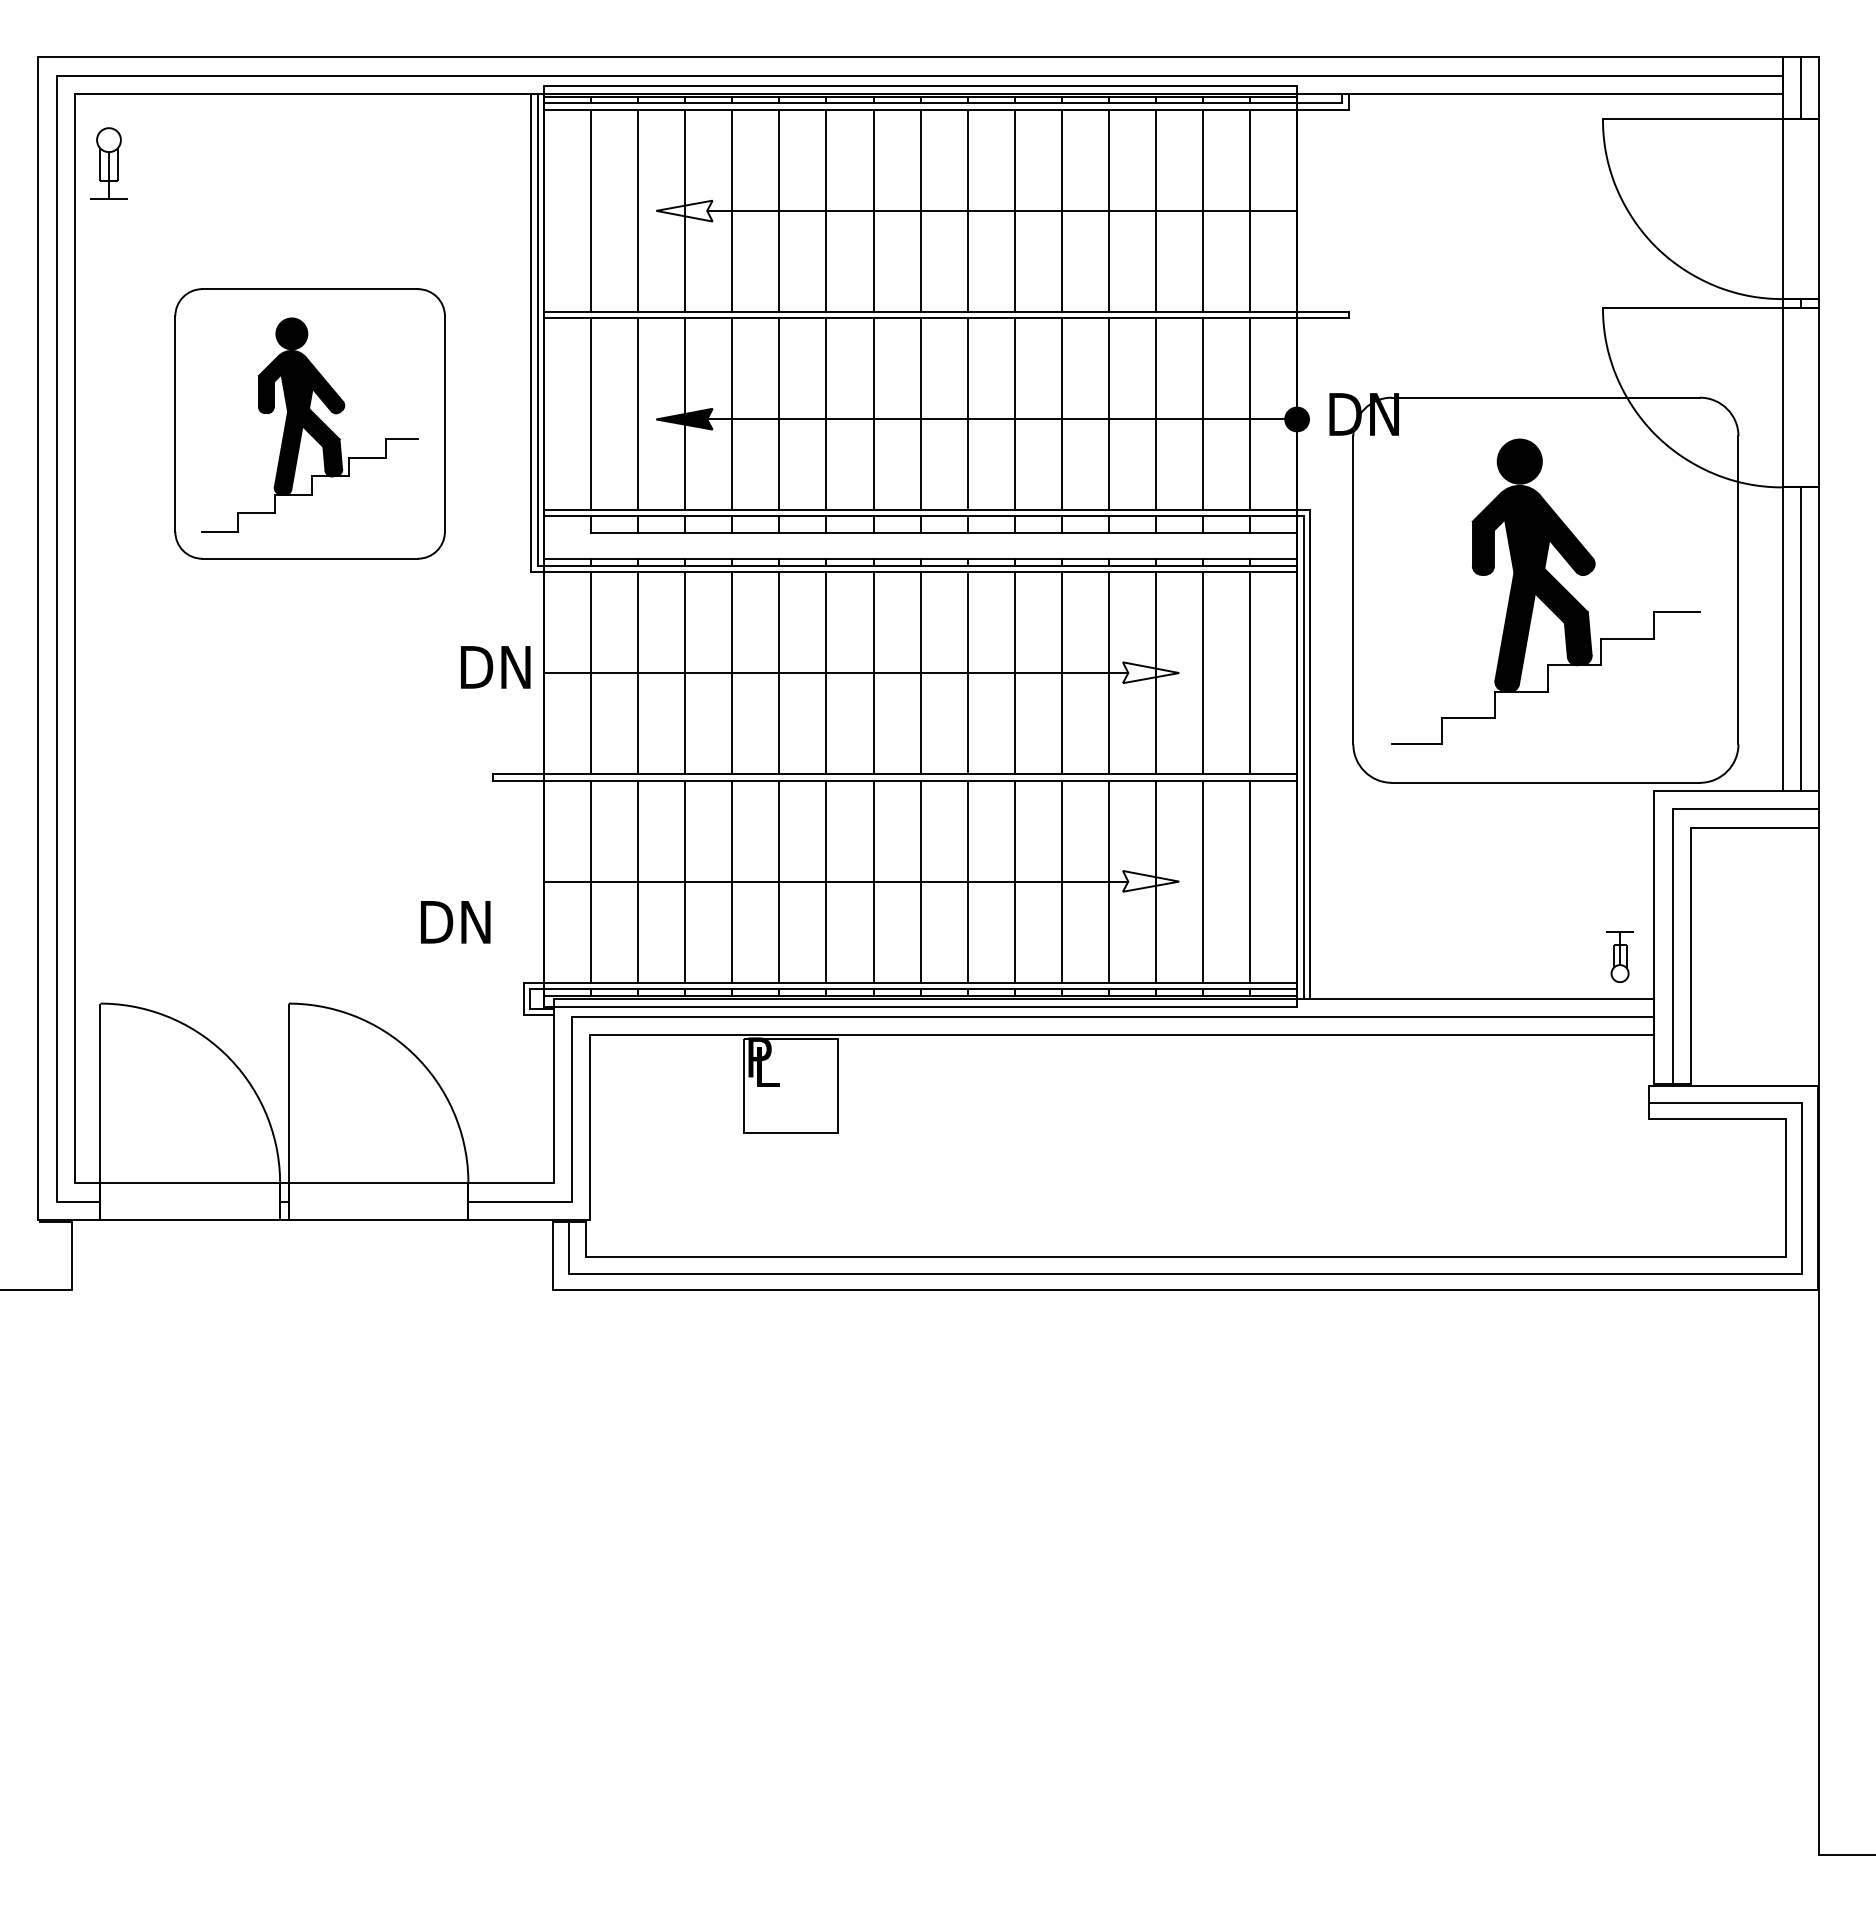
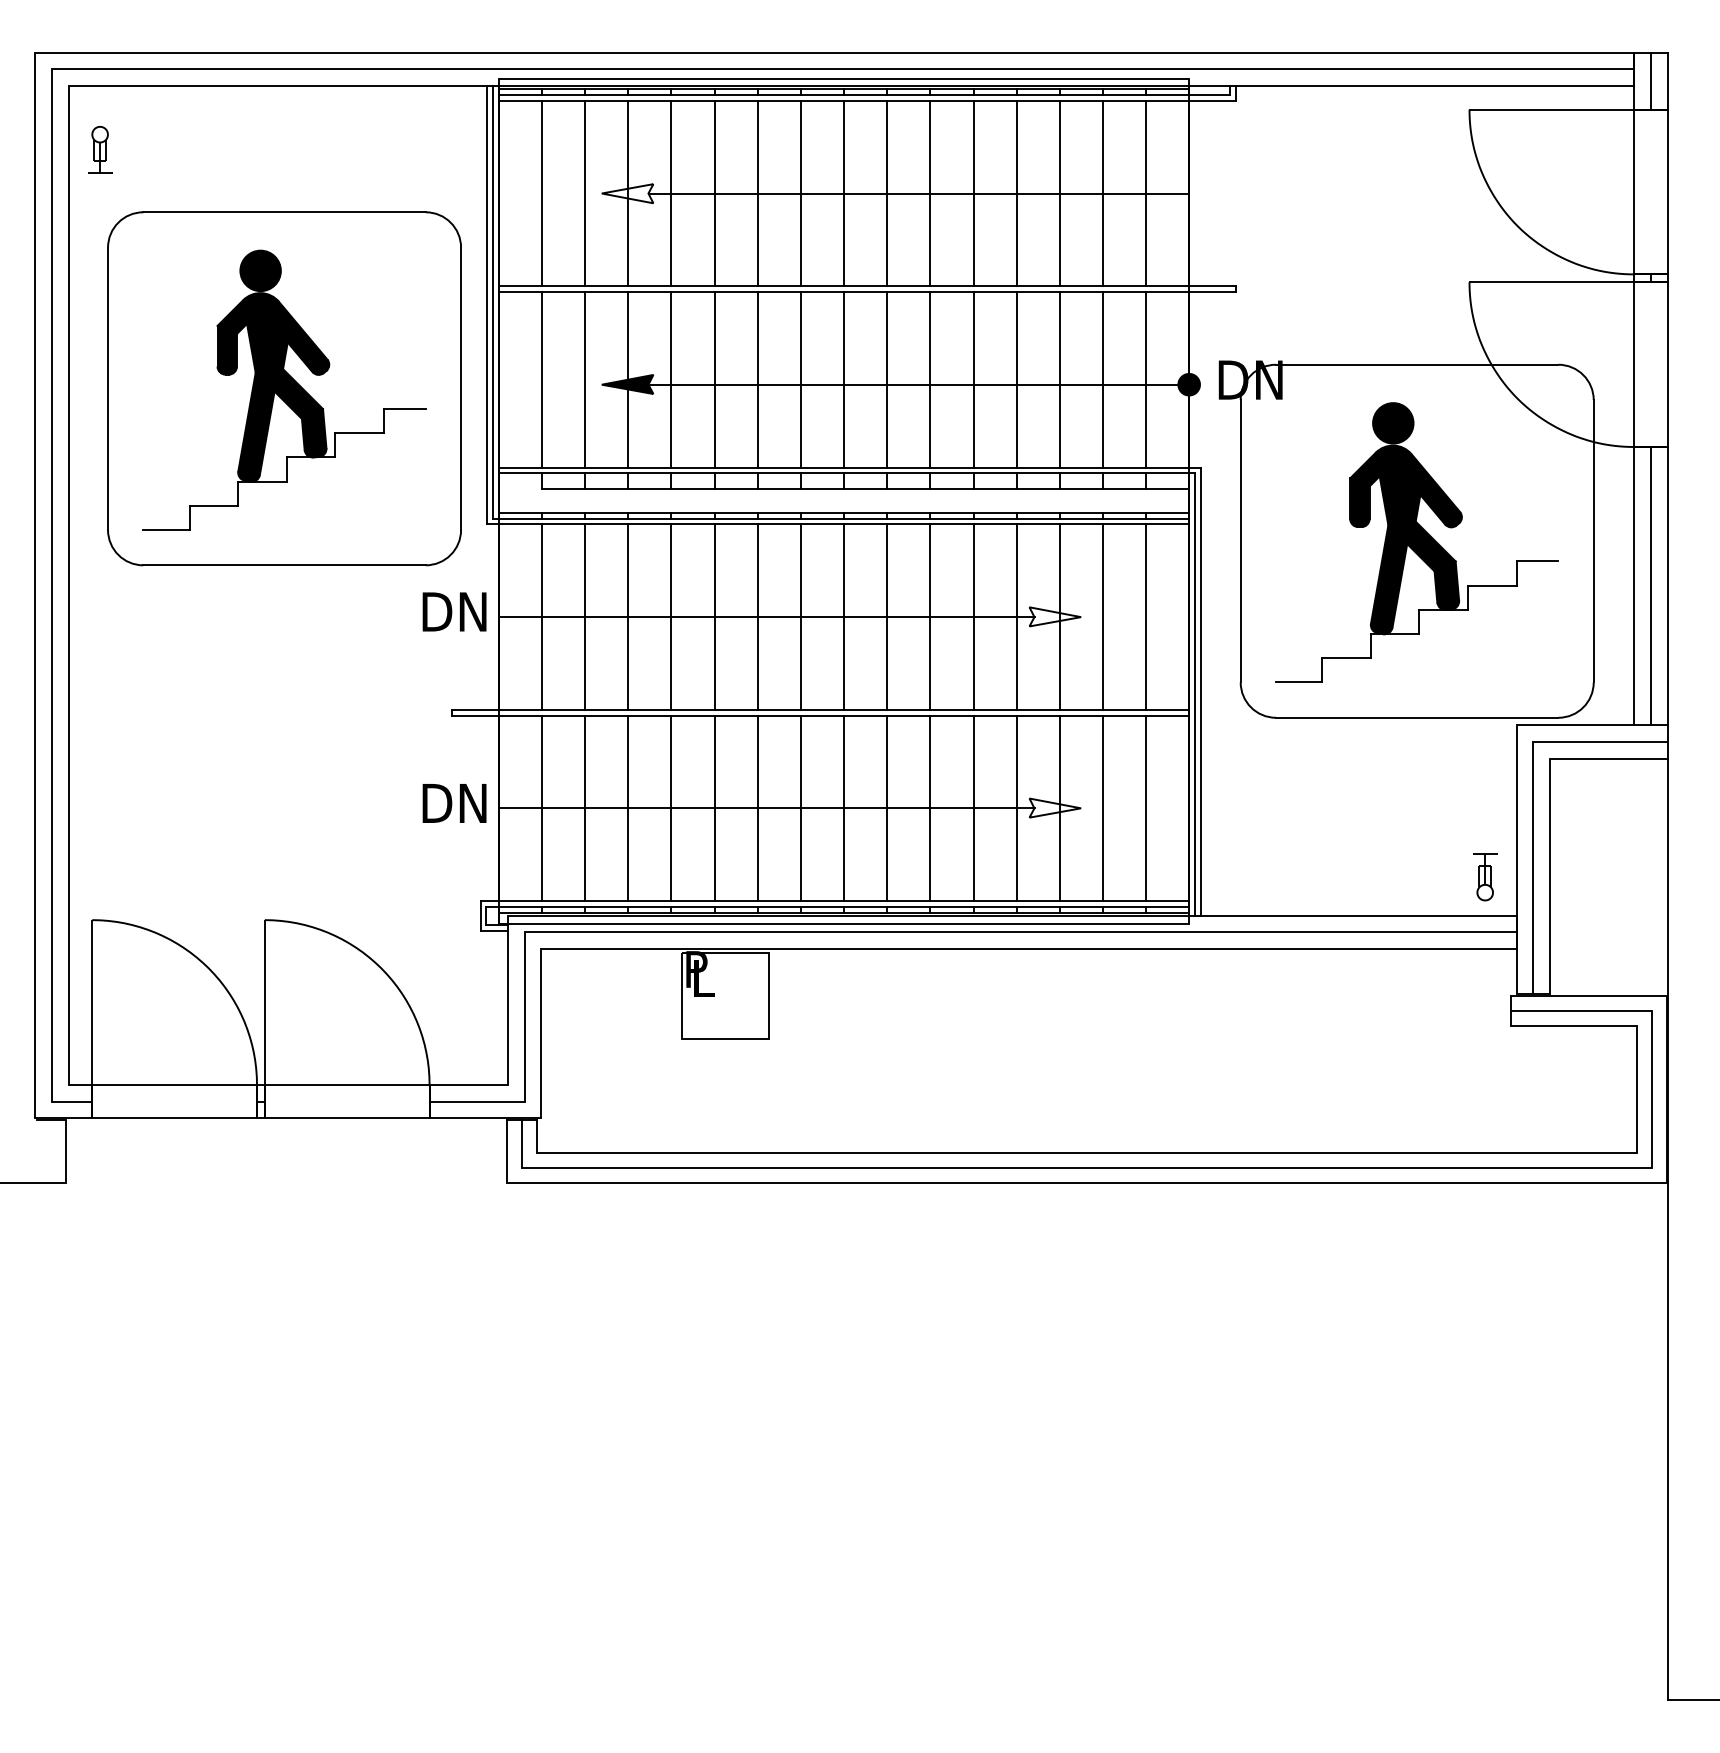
part: (108, 162) -> (99, 149), size x0.71
part: (309, 423) -> (283, 388), size x1.43
text: (455, 922) -> (454, 803), moved

